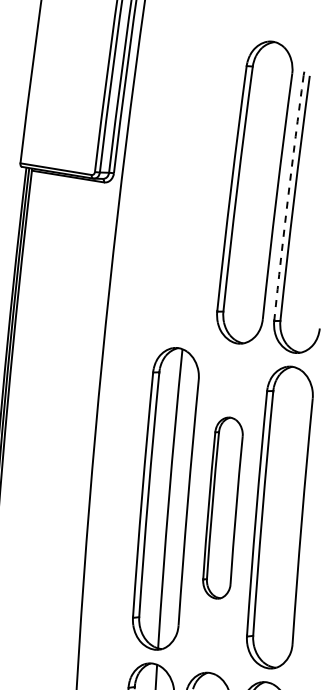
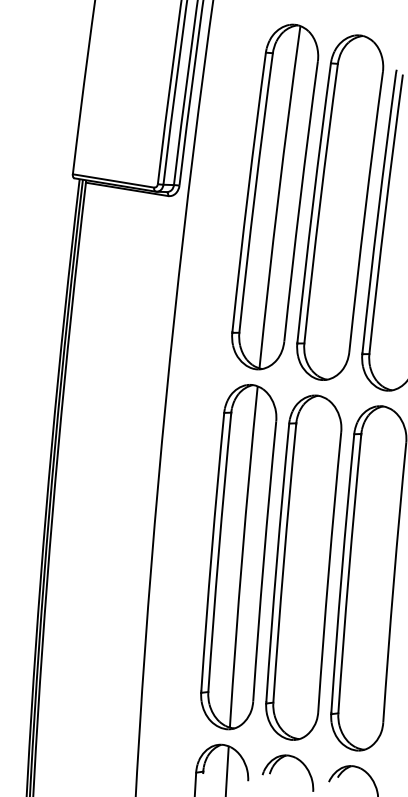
part: (198, 182) -> (275, 196), added
arc: (288, 197) -> (378, 213), dashed -> solid
part: (222, 508) -> (303, 567), size x1.67

